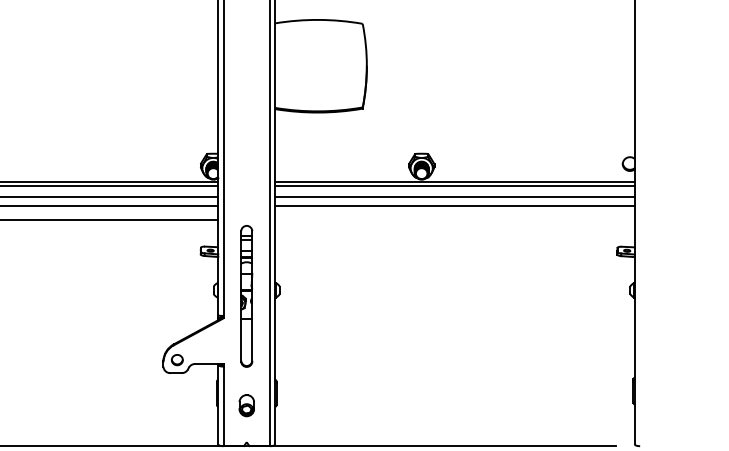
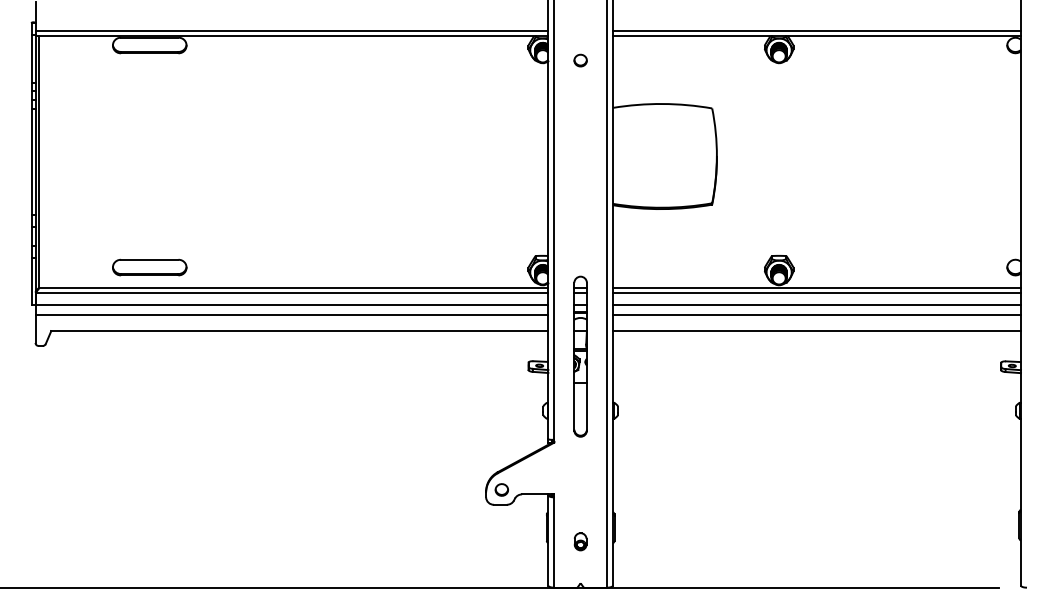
line: (454, 220) -> (816, 331), added
part: (246, 296) -> (580, 356), moved
part: (246, 405) -> (580, 541), size x0.71

